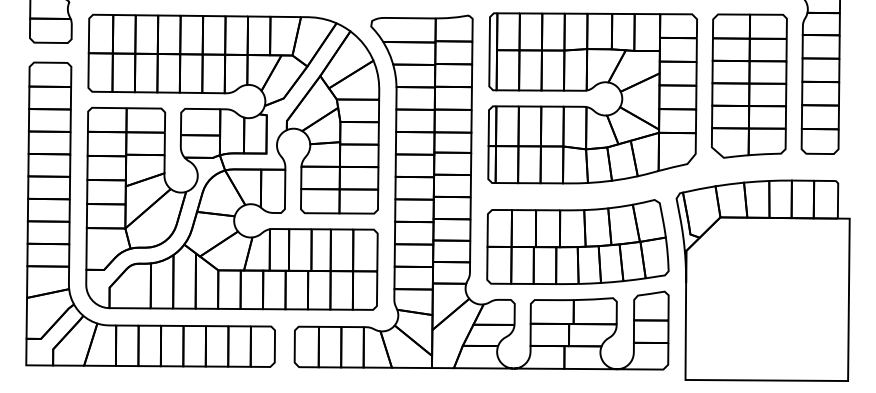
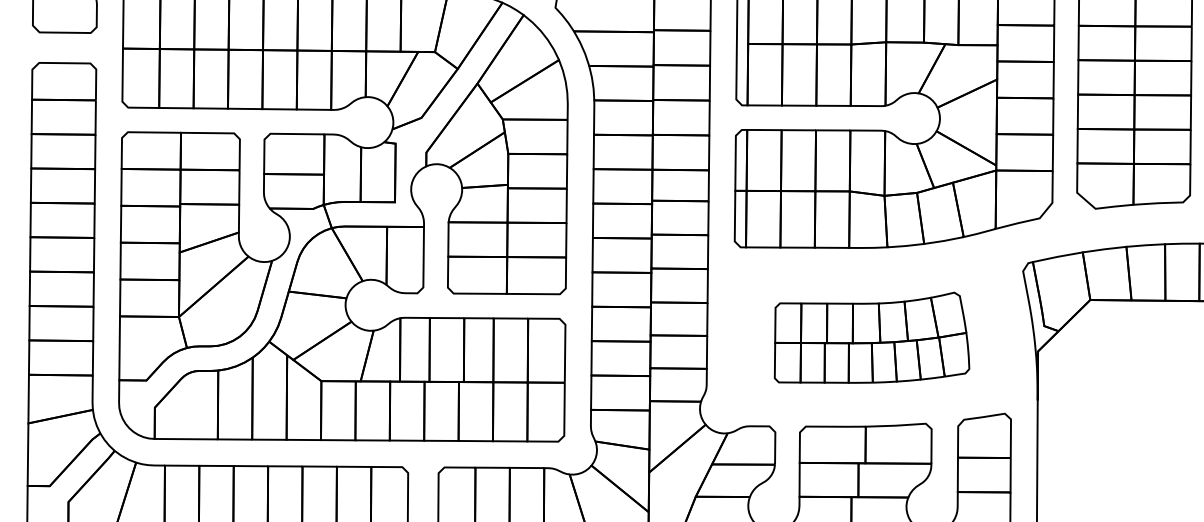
part: (577, 241) -> (871, 336), size x0.7

